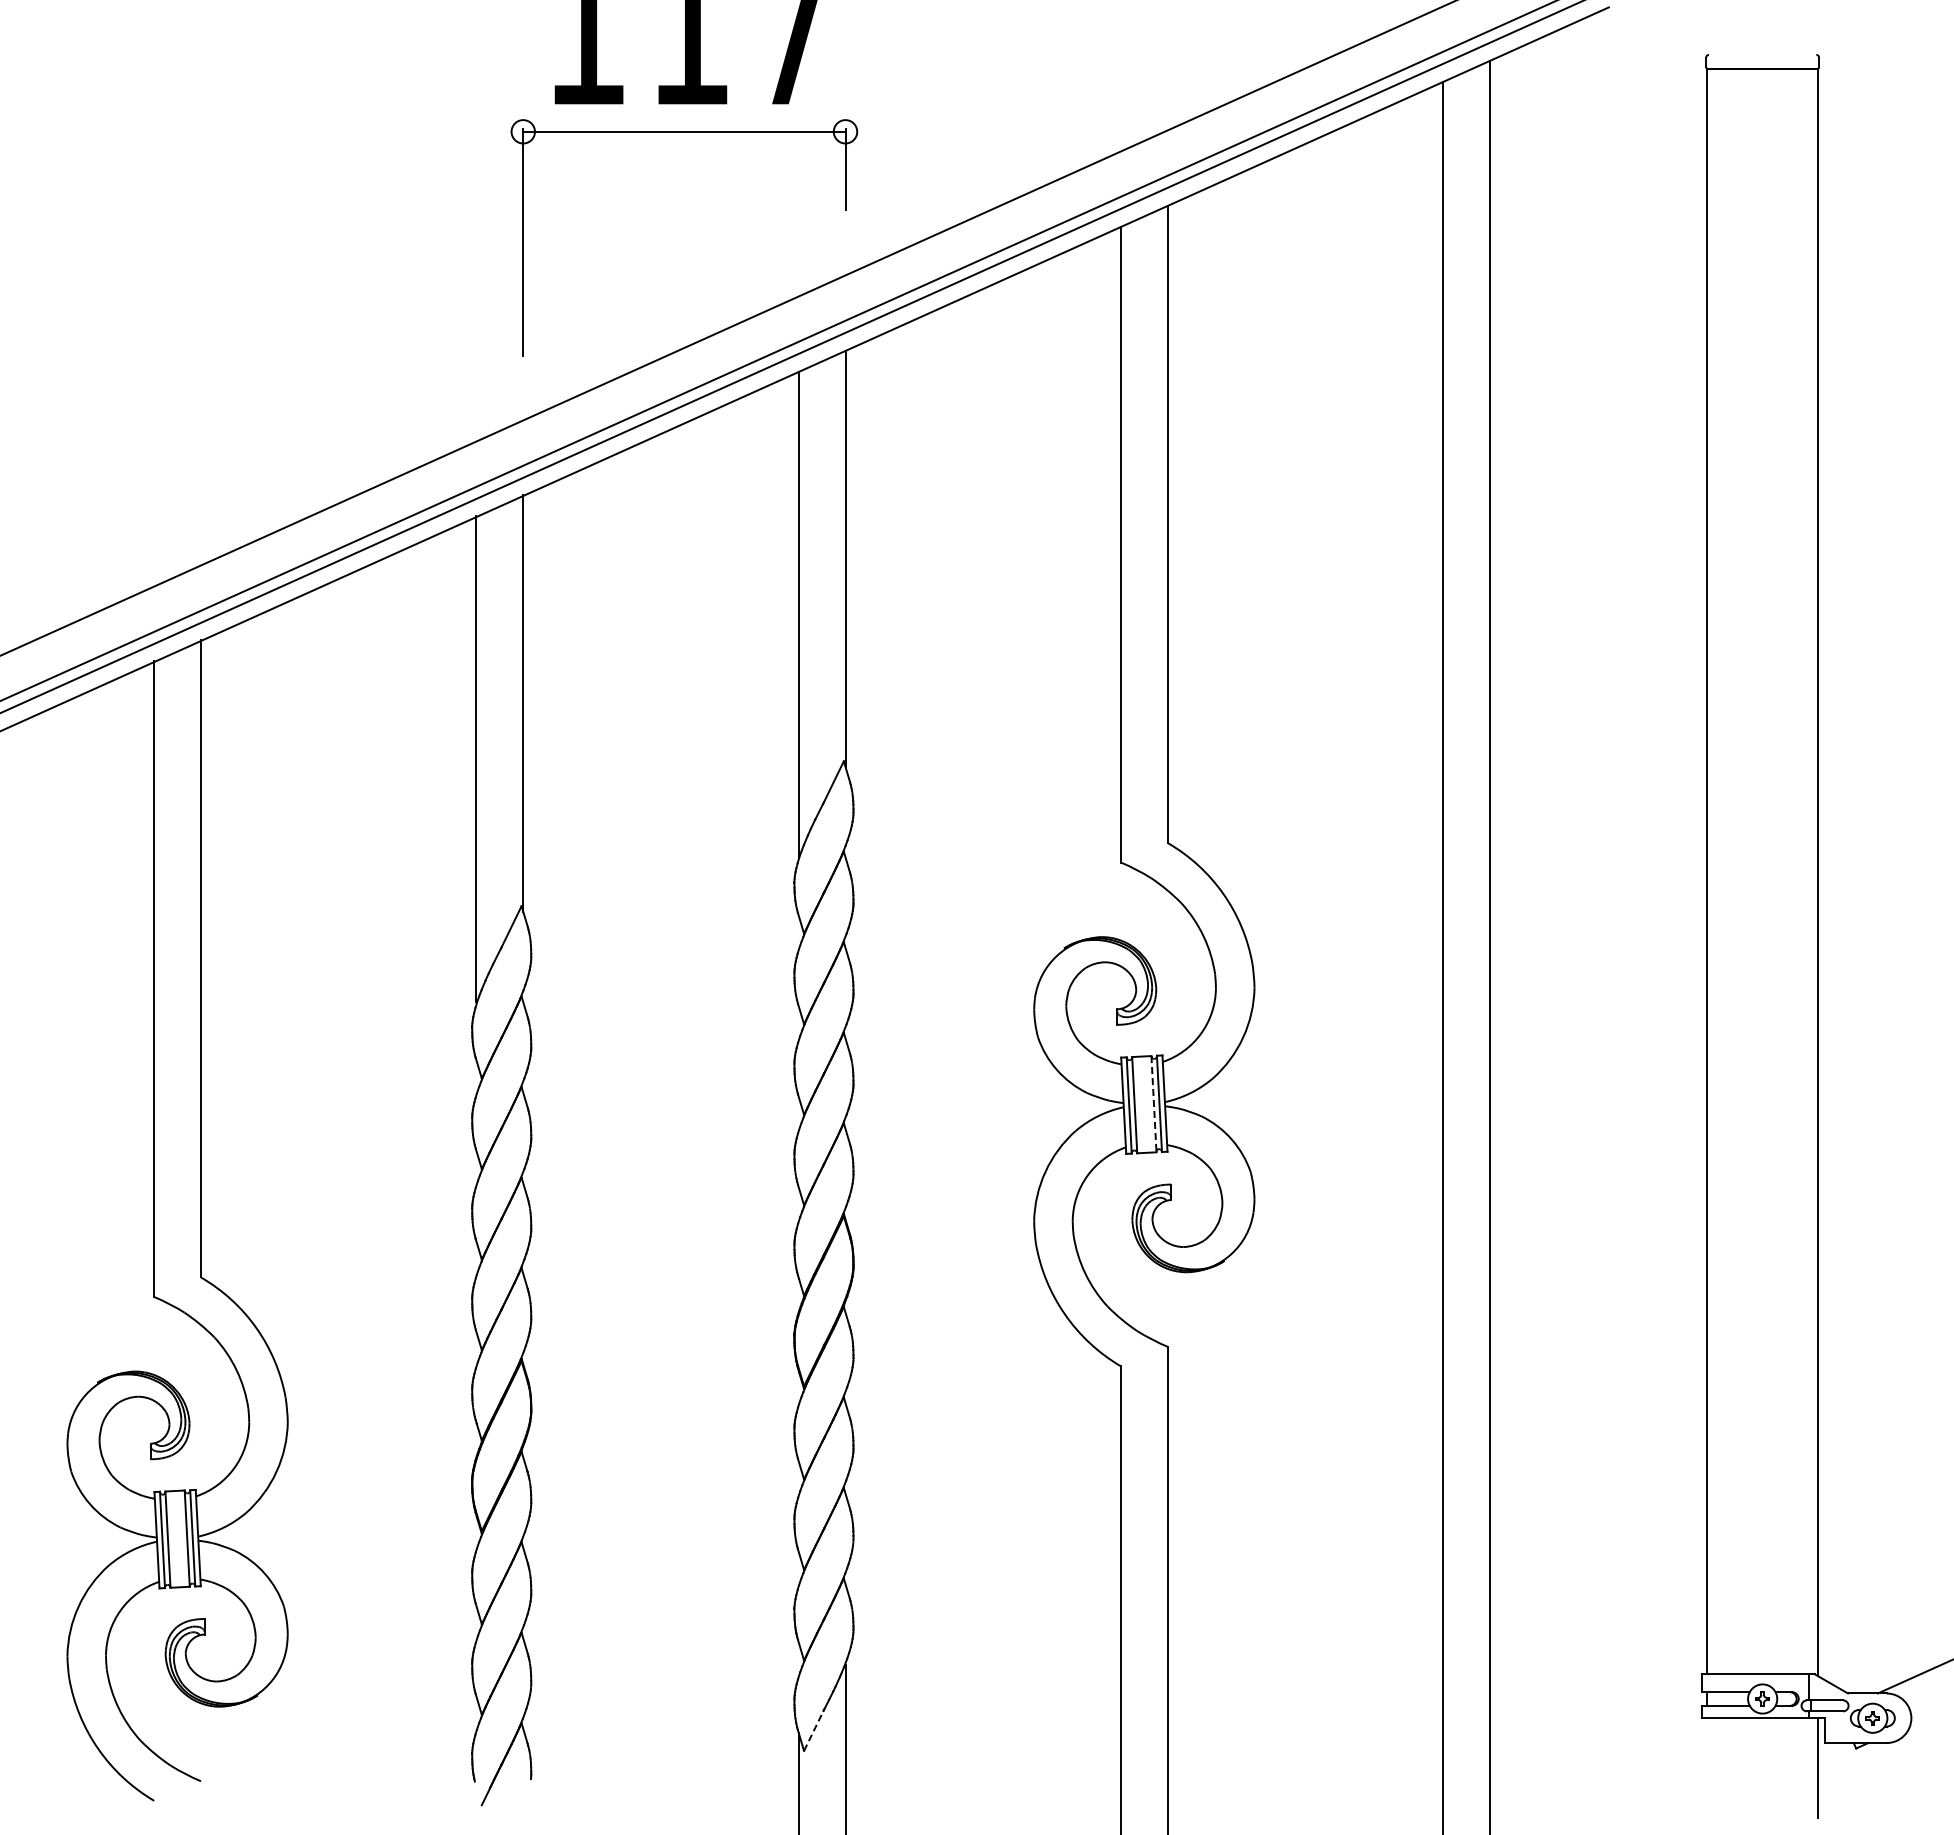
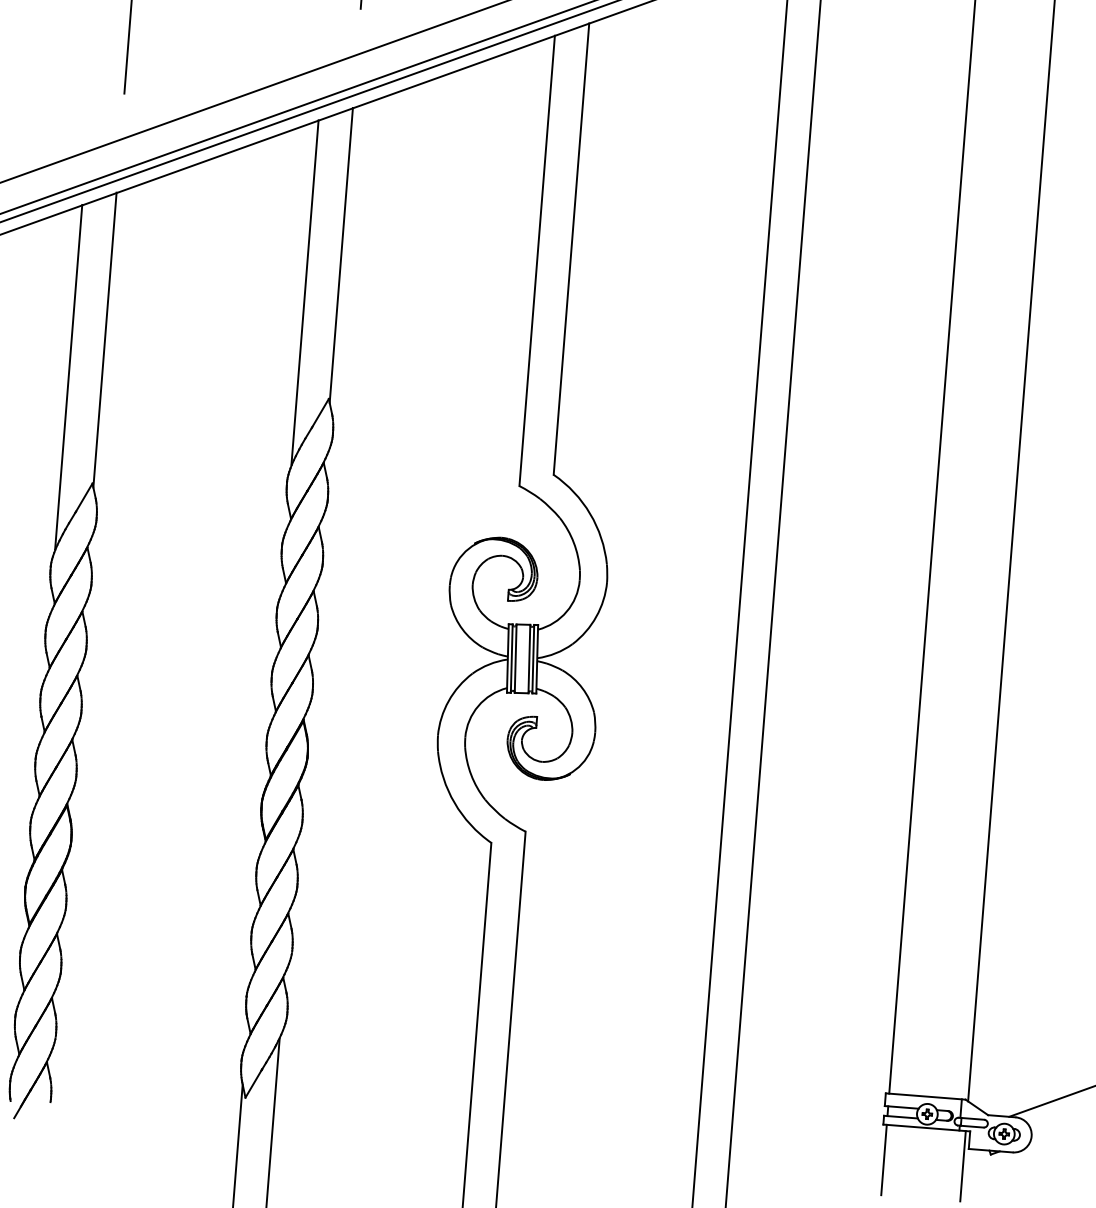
line: (1153, 1104) -> (529, 659), dashed -> solid
line: (814, 1730) -> (254, 1083), dashed -> solid
line: (1706, 1767) -> (883, 1159), added

